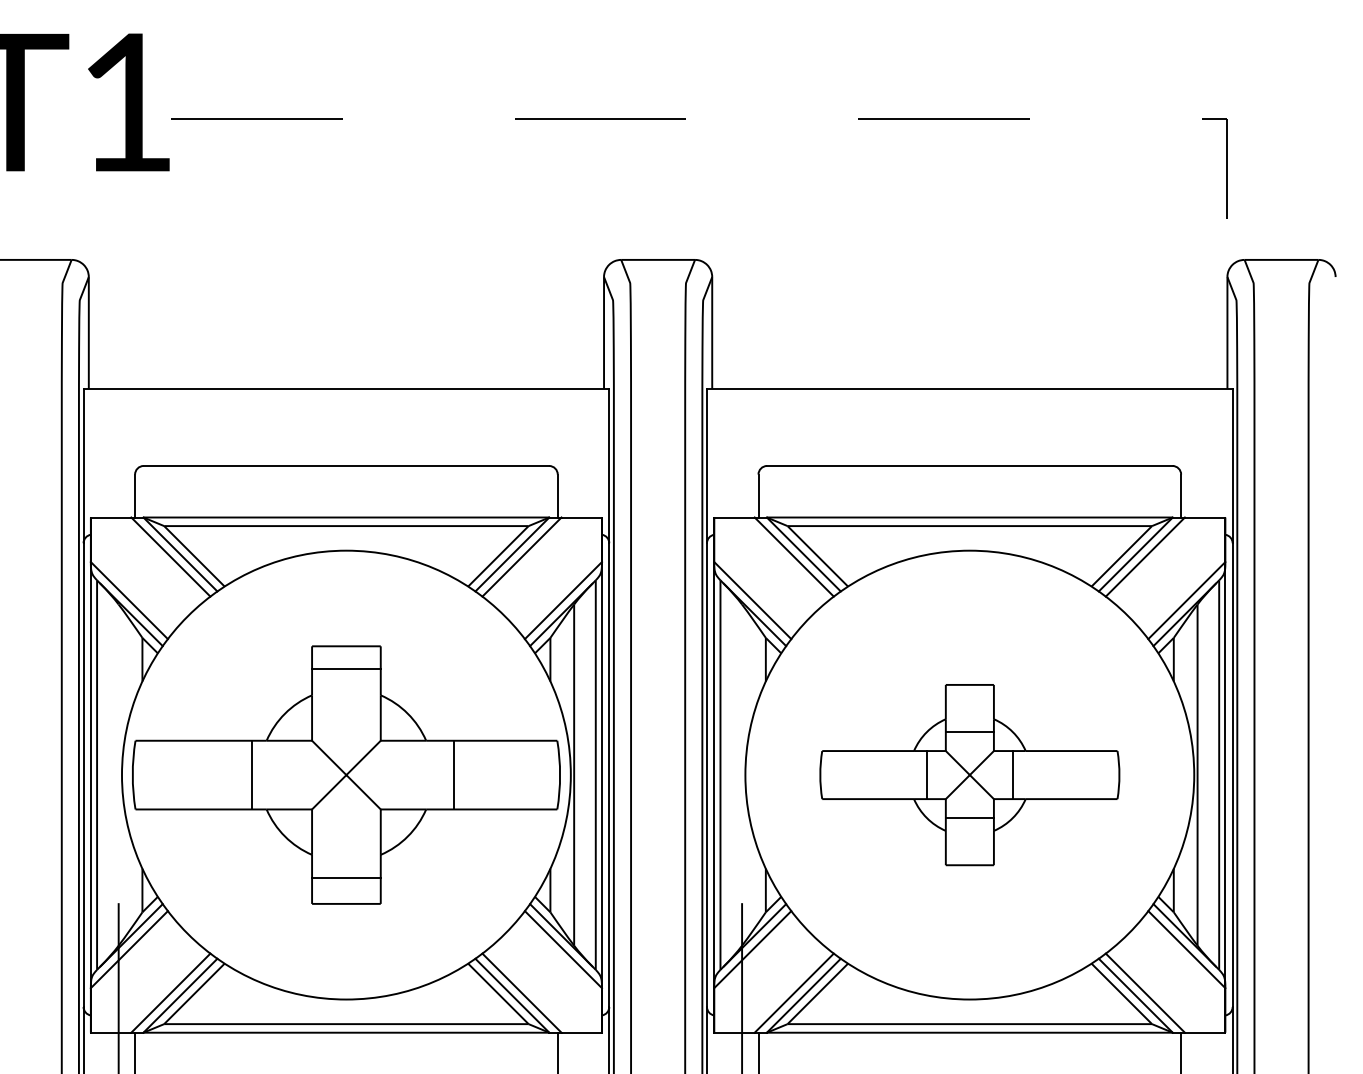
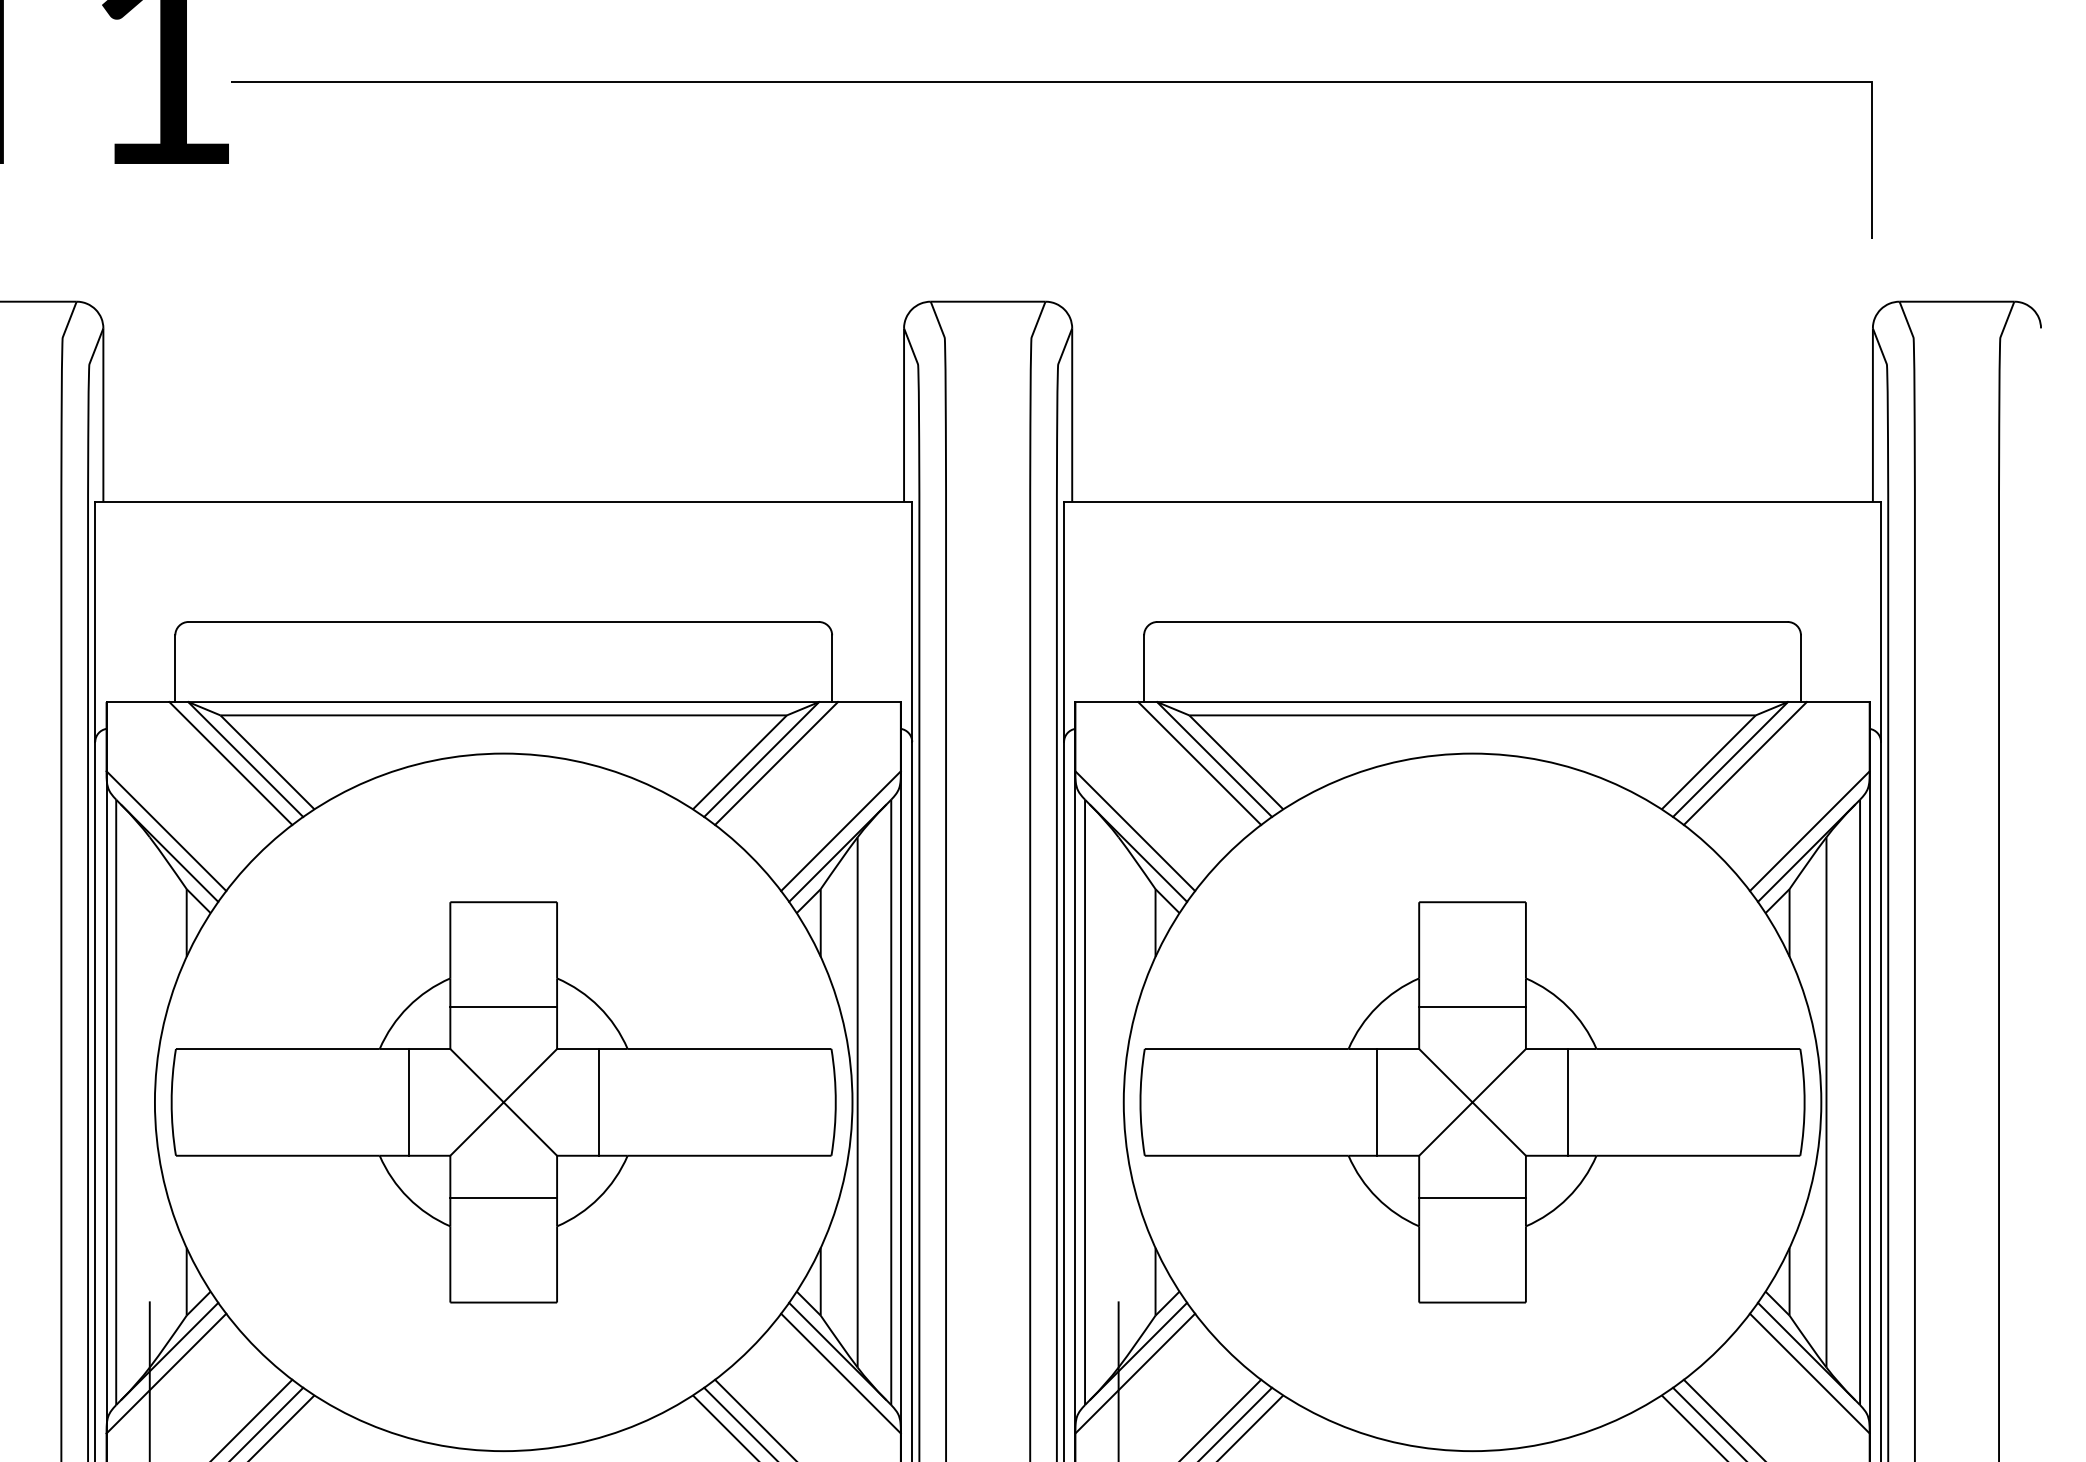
line: (749, 118) -> (1130, 81), dashed -> solid
line: (346, 668) -> (503, 1006), moved
line: (252, 774) -> (409, 1101), moved
line: (453, 774) -> (598, 1101), moved
part: (969, 774) -> (1472, 1101), size x1.43
line: (346, 878) -> (503, 1197), moved

